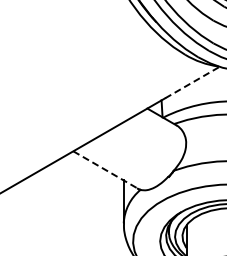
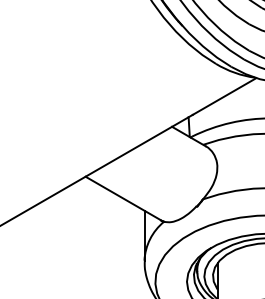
line: (192, 82) -> (224, 96), dashed -> solid
line: (106, 170) -> (124, 199), dashed -> solid

